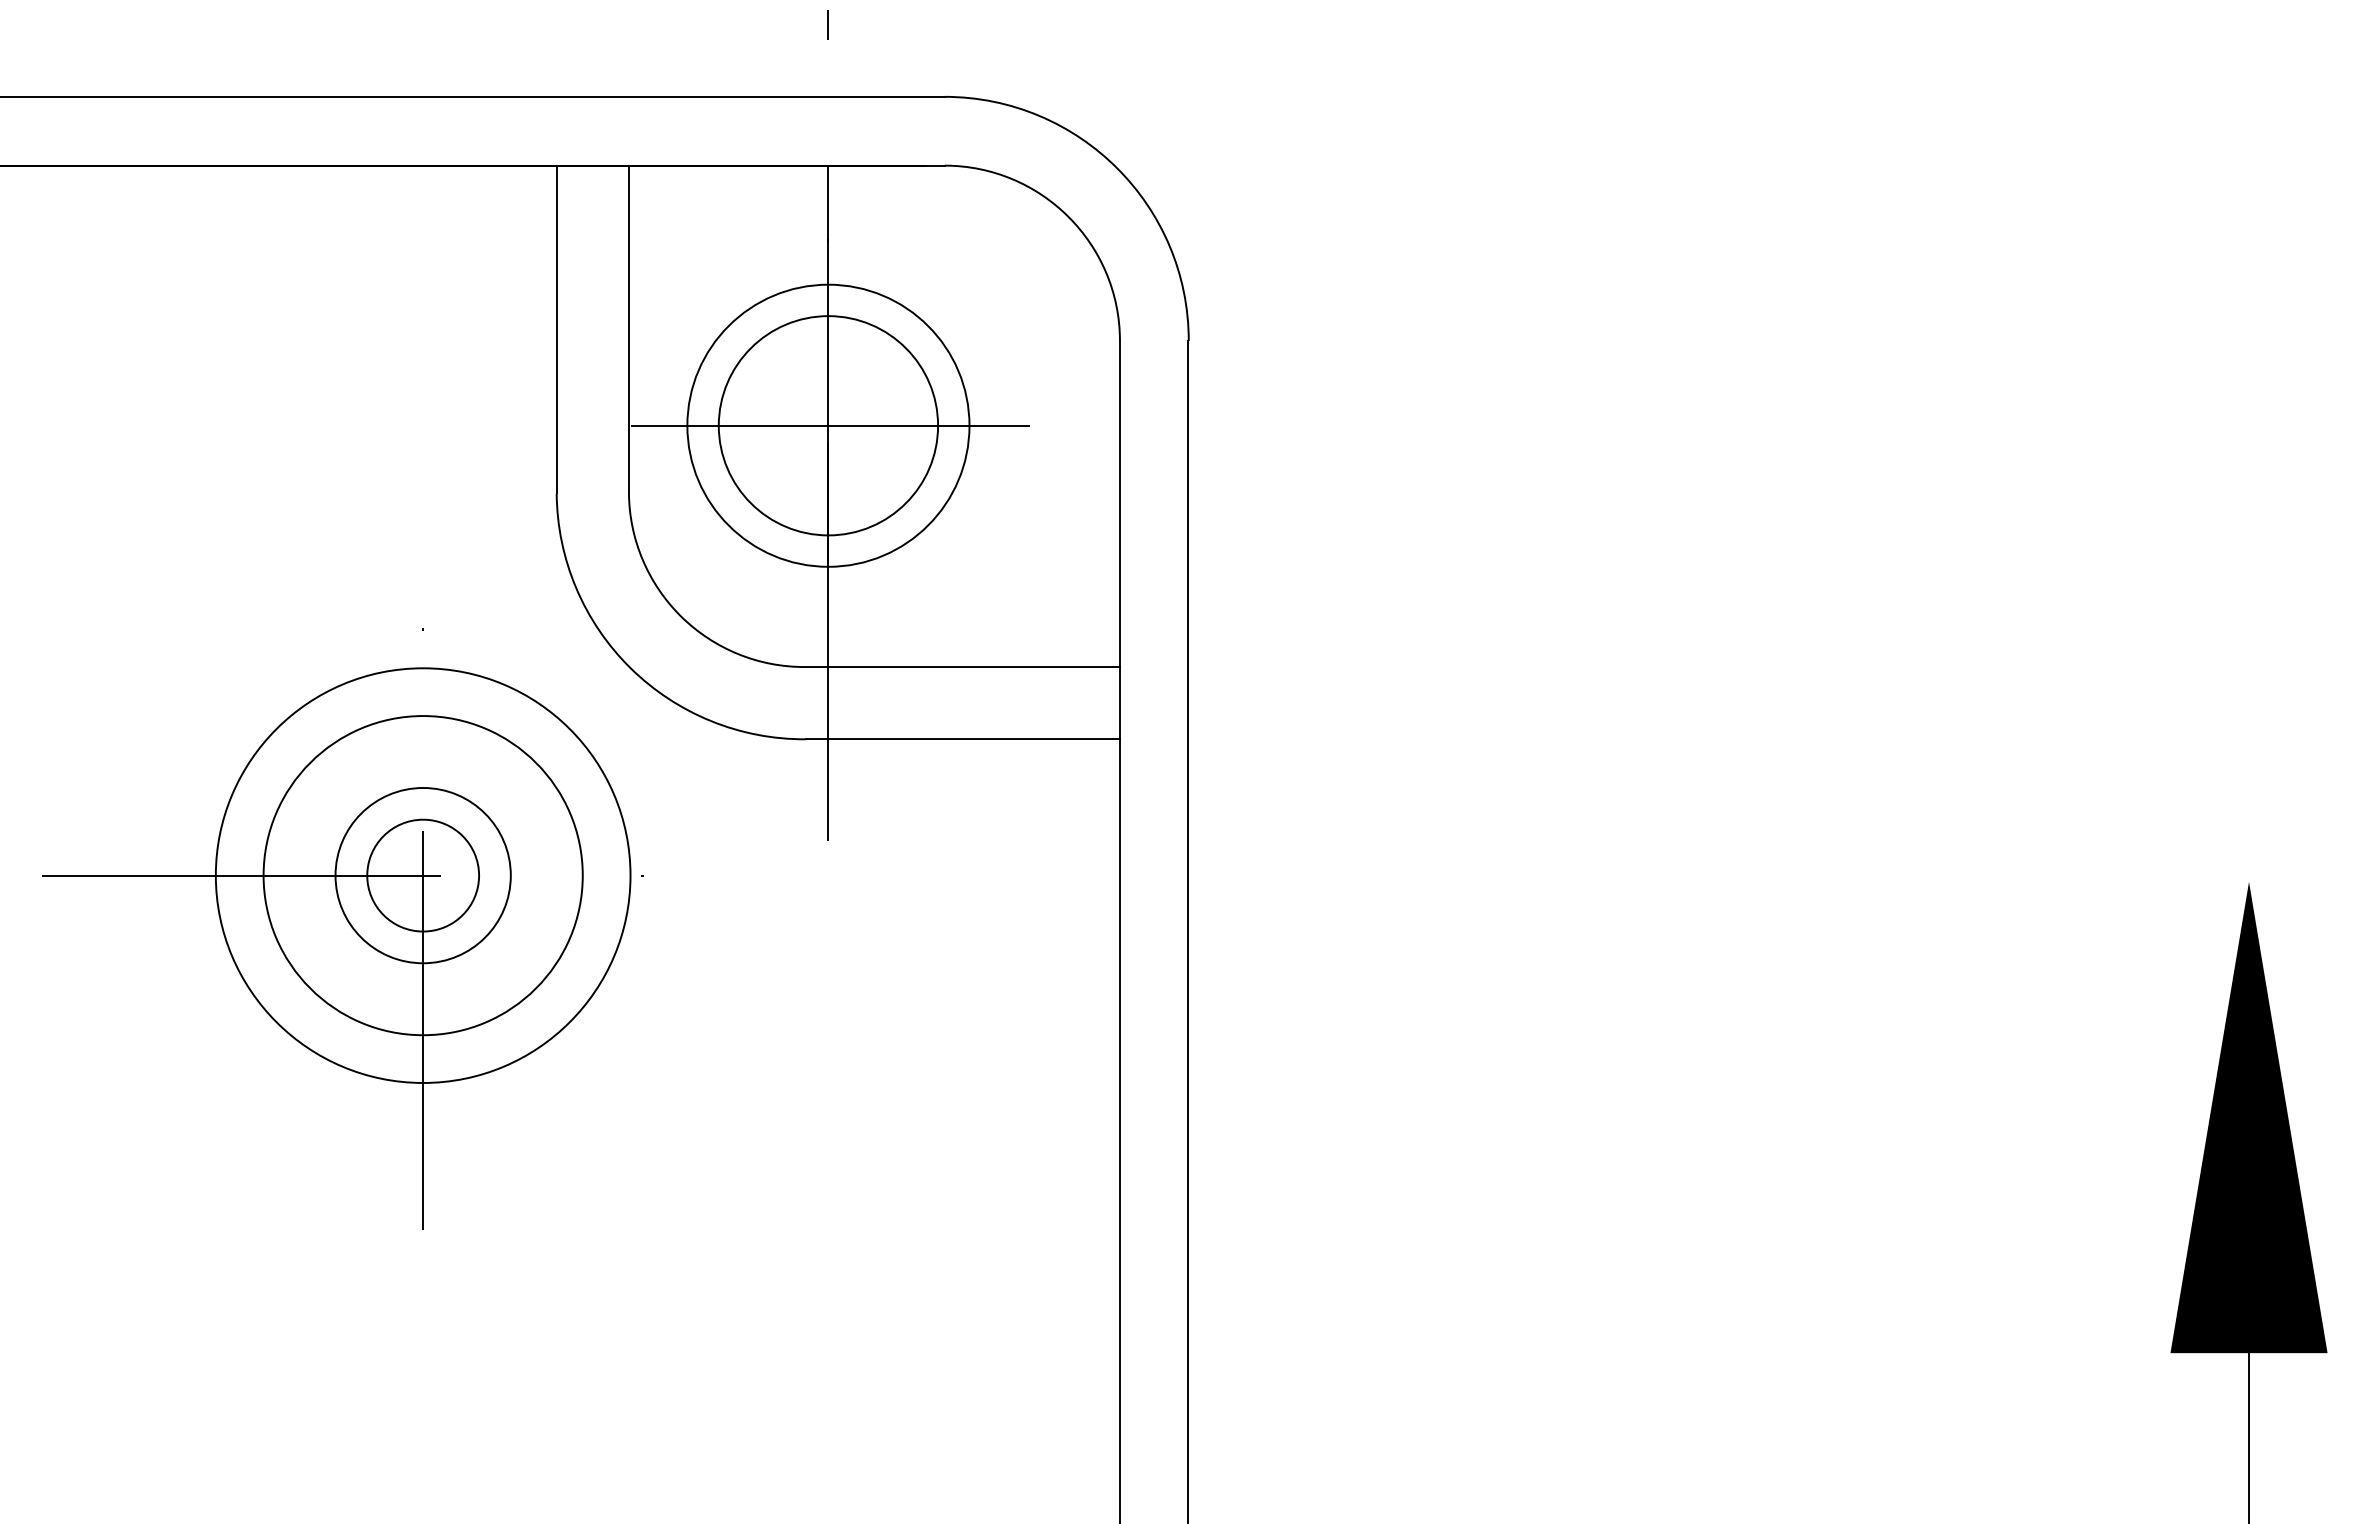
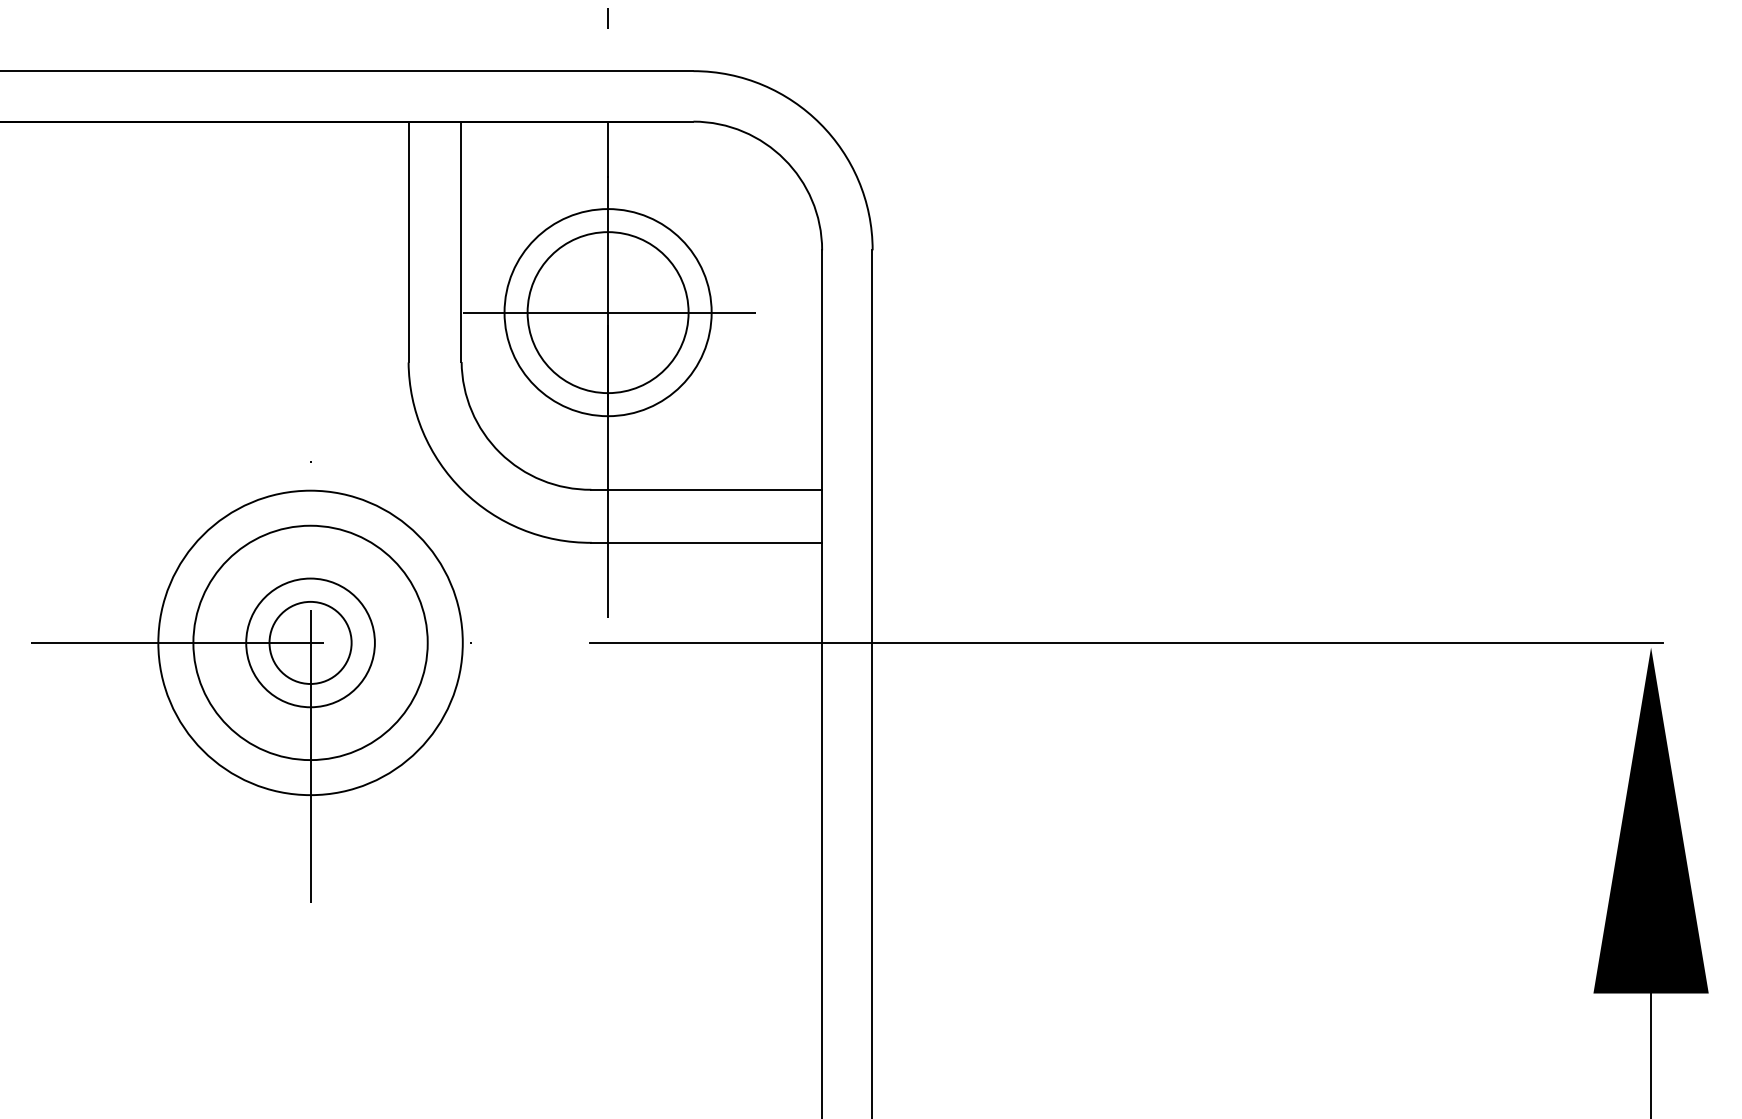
line: (1533, 875) -> (1125, 642), added

